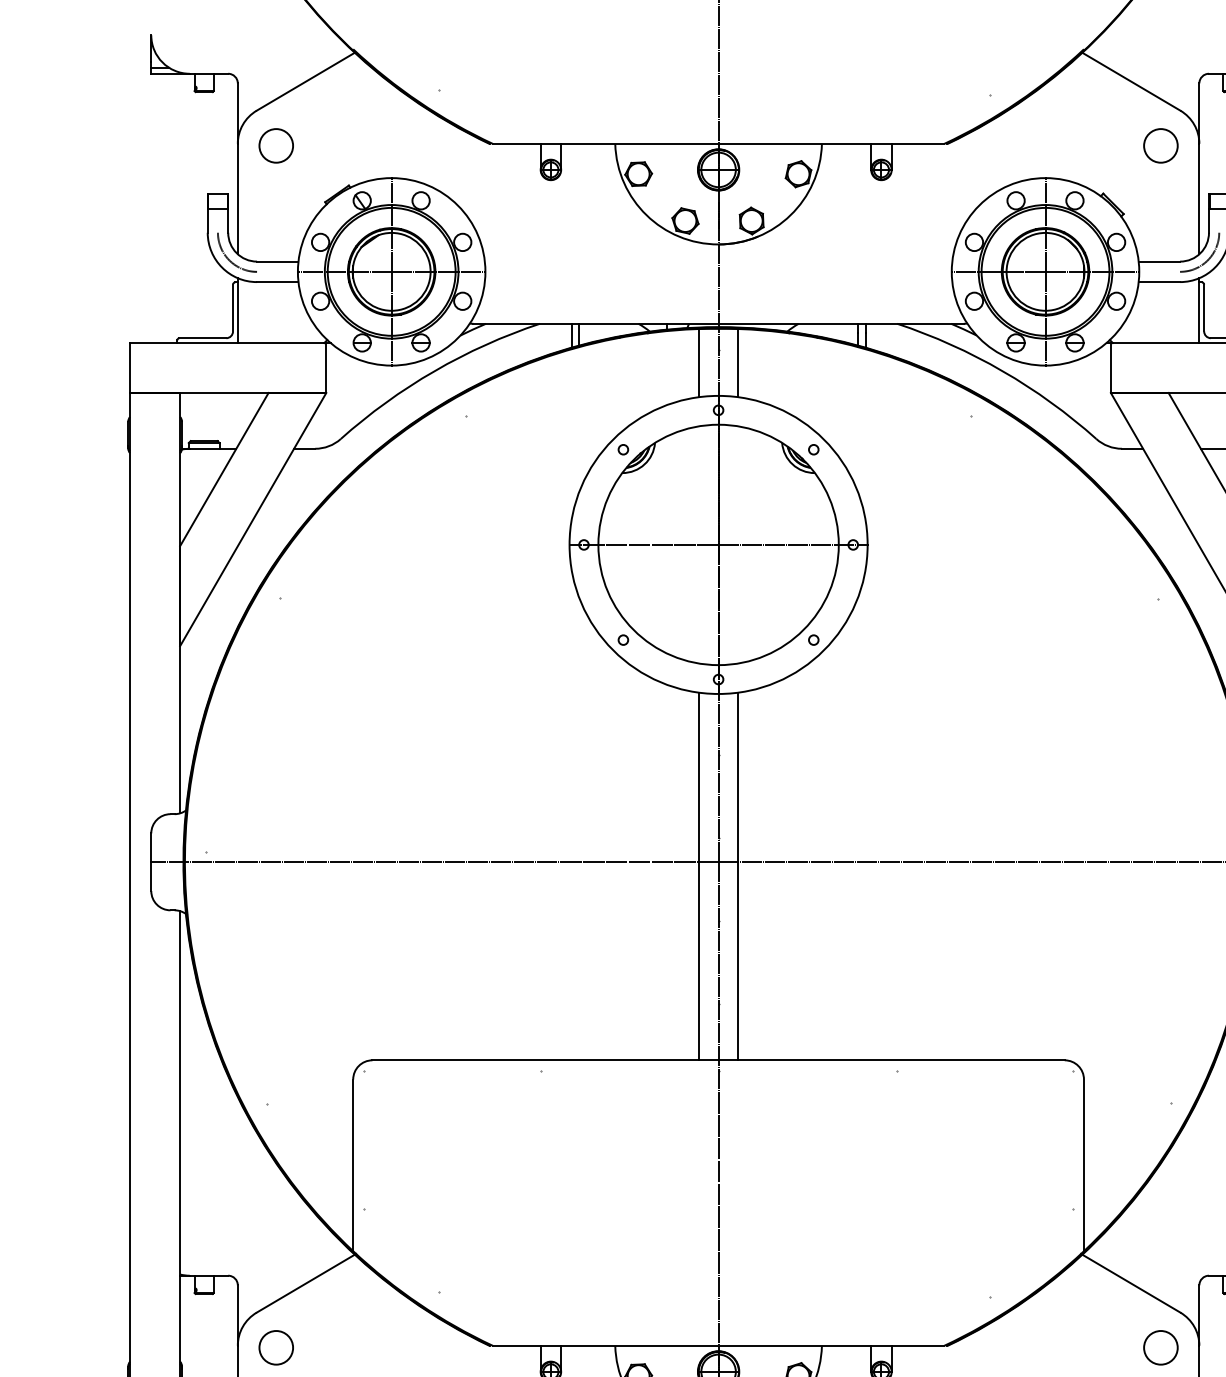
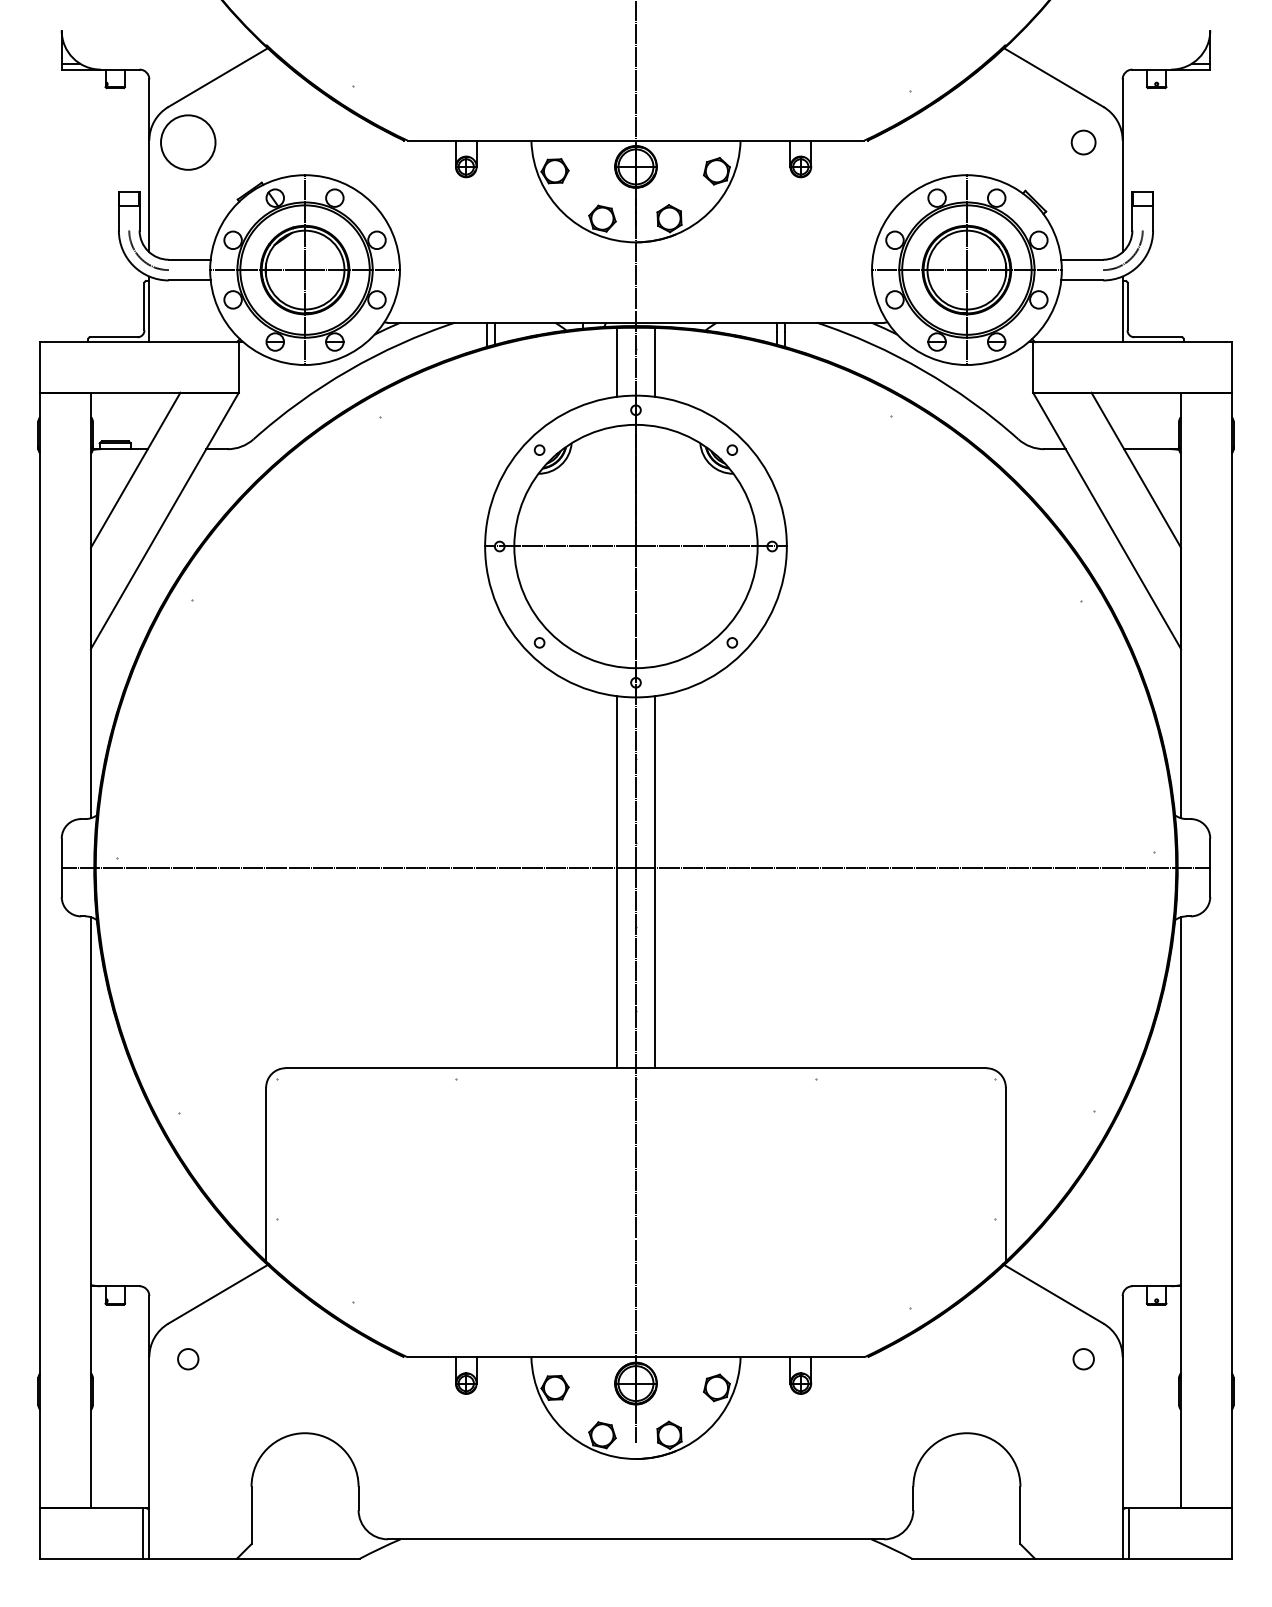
circle: (276, 145) -> (188, 142), size x1.6
circle: (1160, 145) -> (1083, 142), size x0.7
circle: (276, 1348) -> (188, 1359), size x0.6
circle: (1160, 1348) -> (1083, 1359), size x0.6

